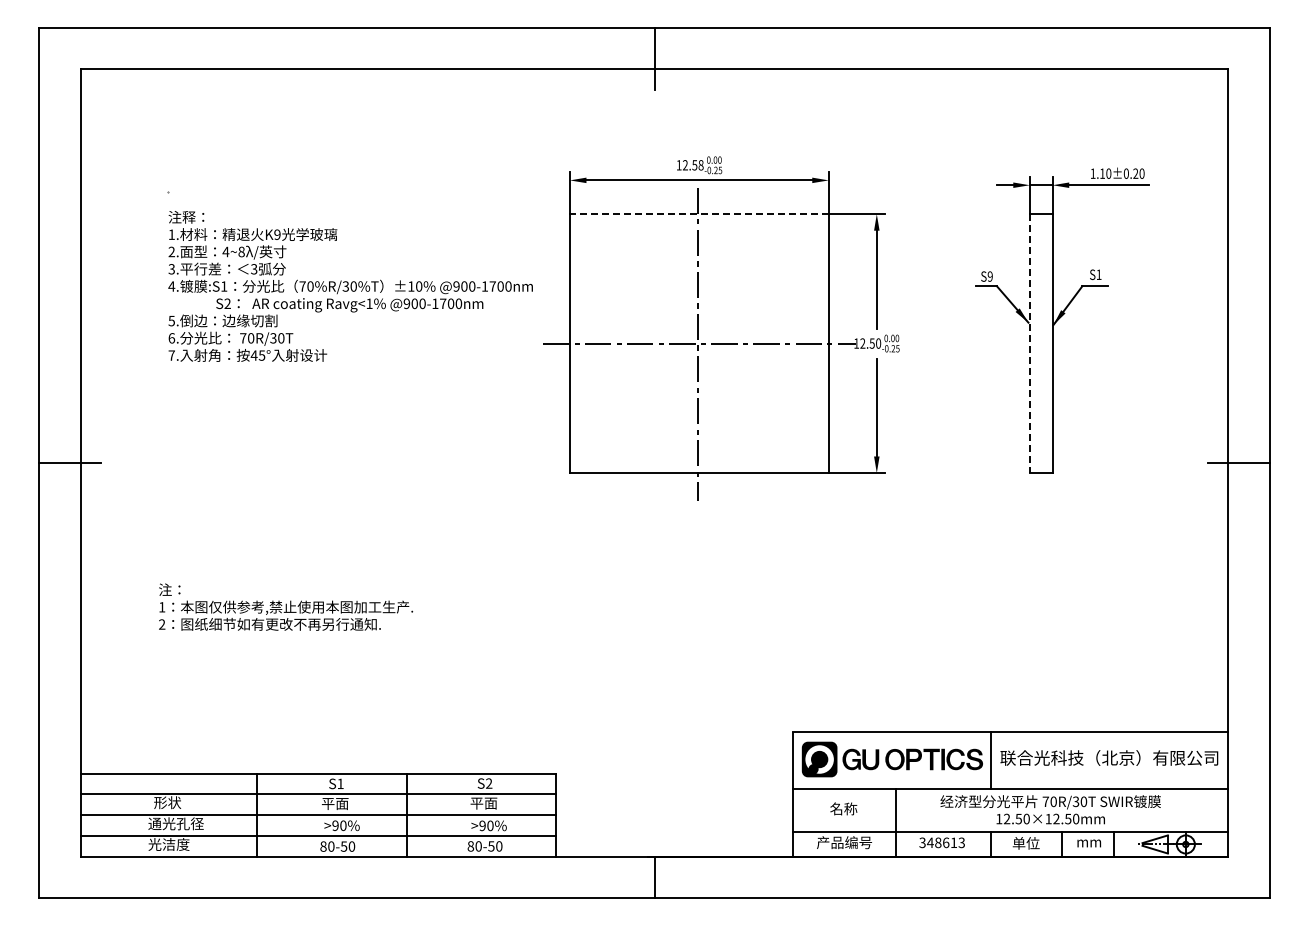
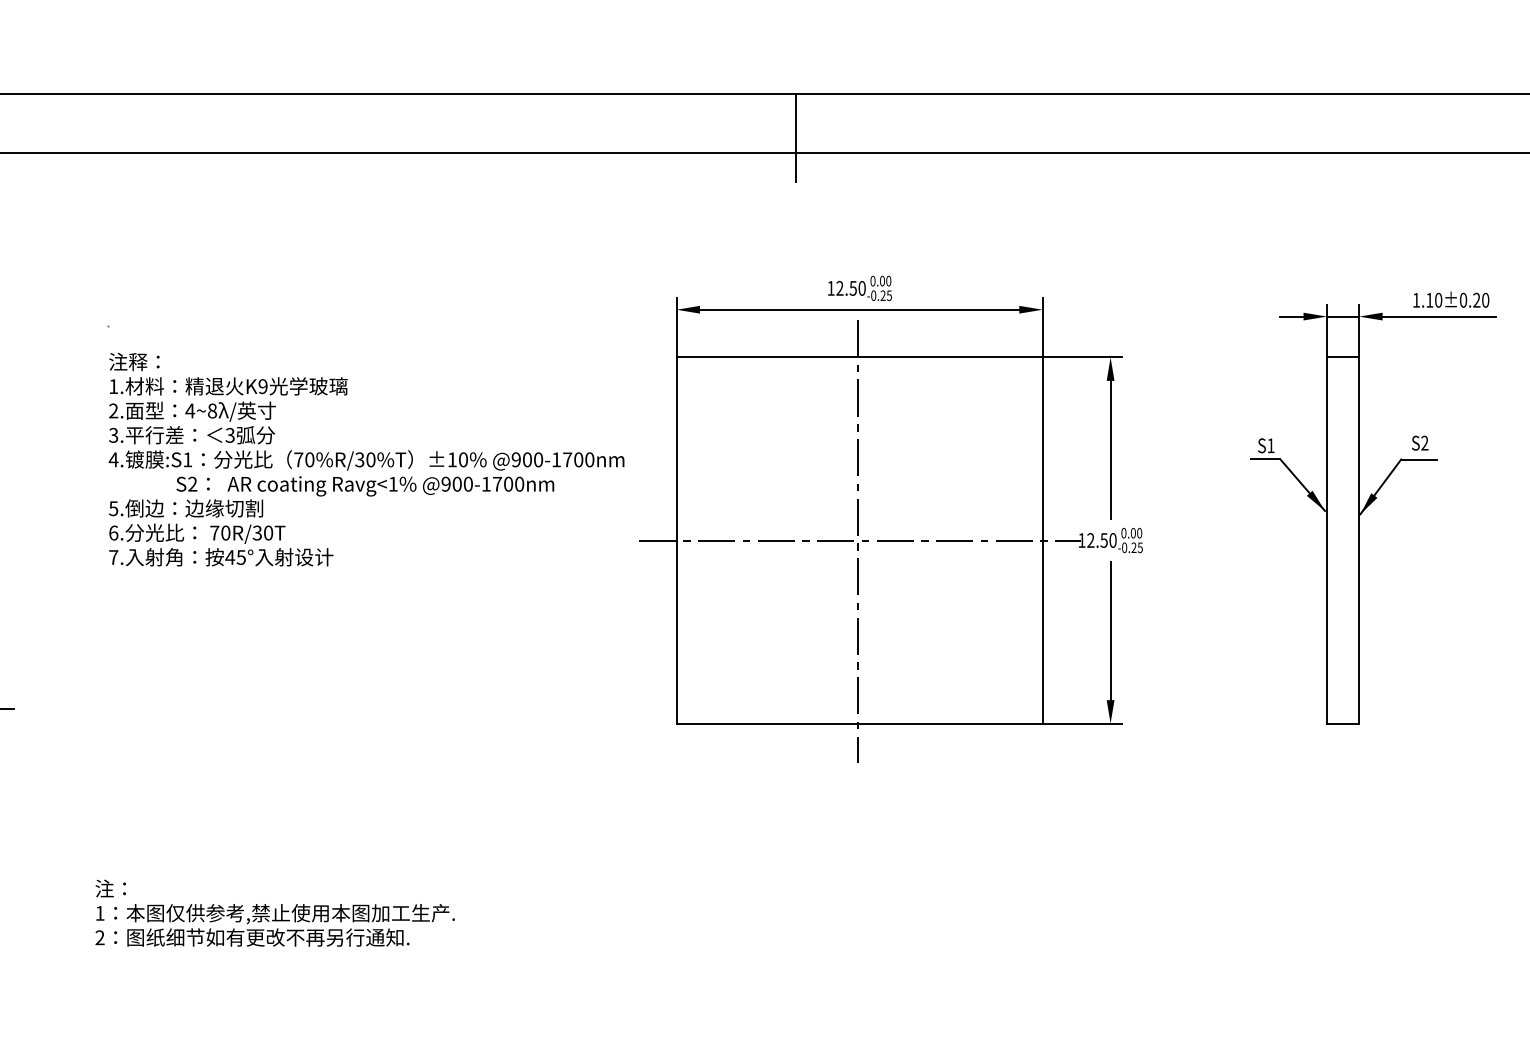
text: (700, 165) -> (861, 288), 12.58 -> 12.50
line: (698, 214) -> (858, 357), dashed -> solid
text: (1098, 274) -> (1424, 442), S1 -> S2
text: (989, 276) -> (1269, 445), S9 -> S1
line: (1029, 344) -> (1326, 541), dashed -> solid

